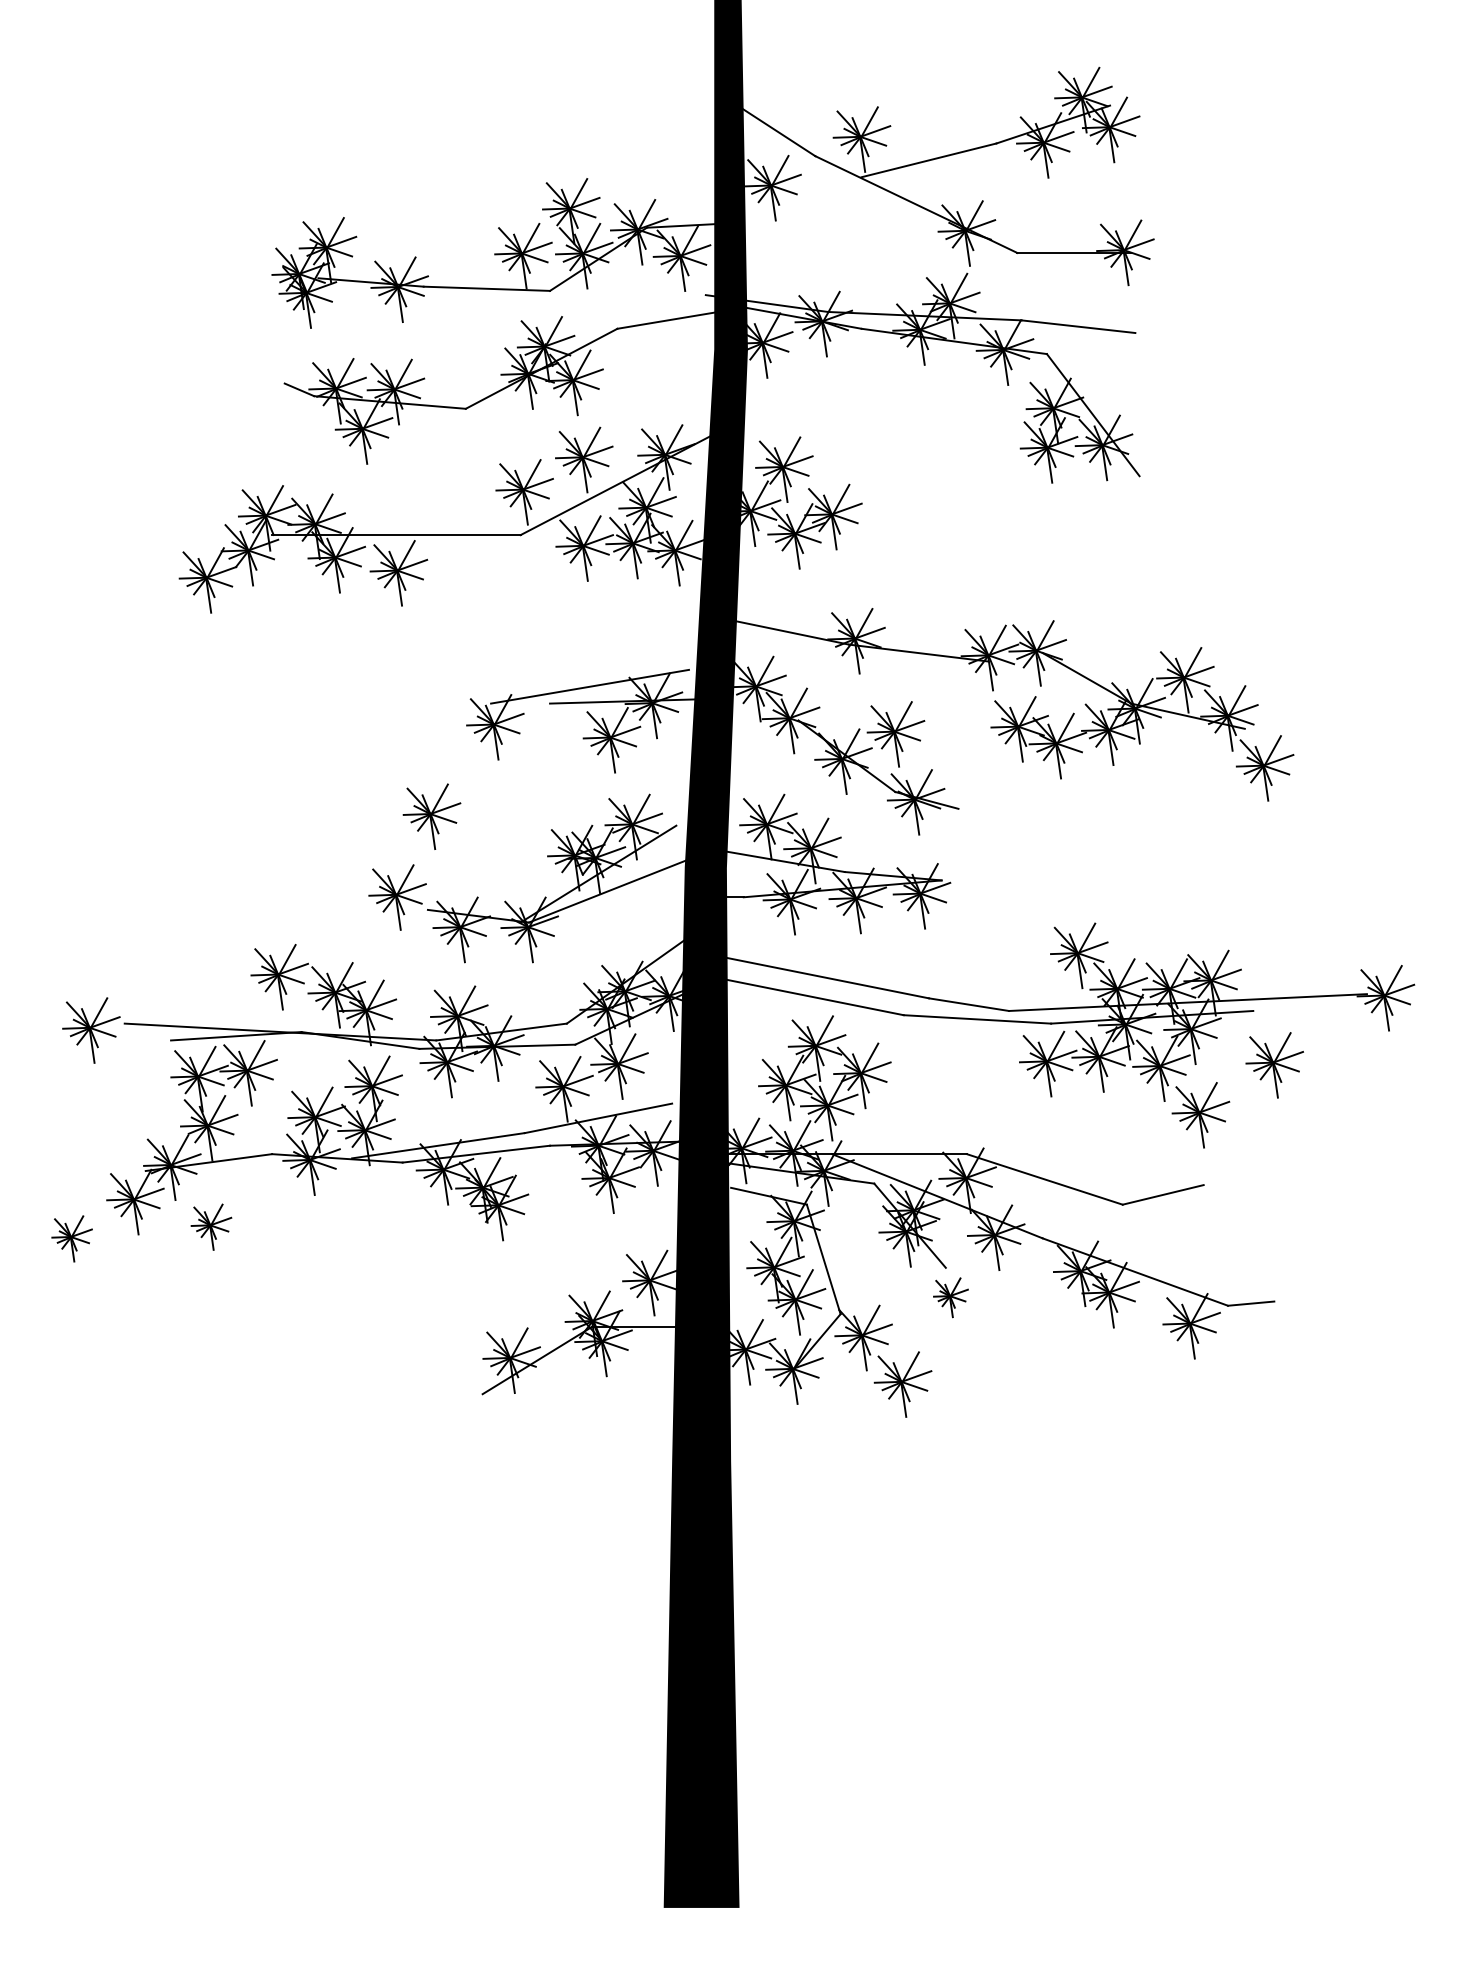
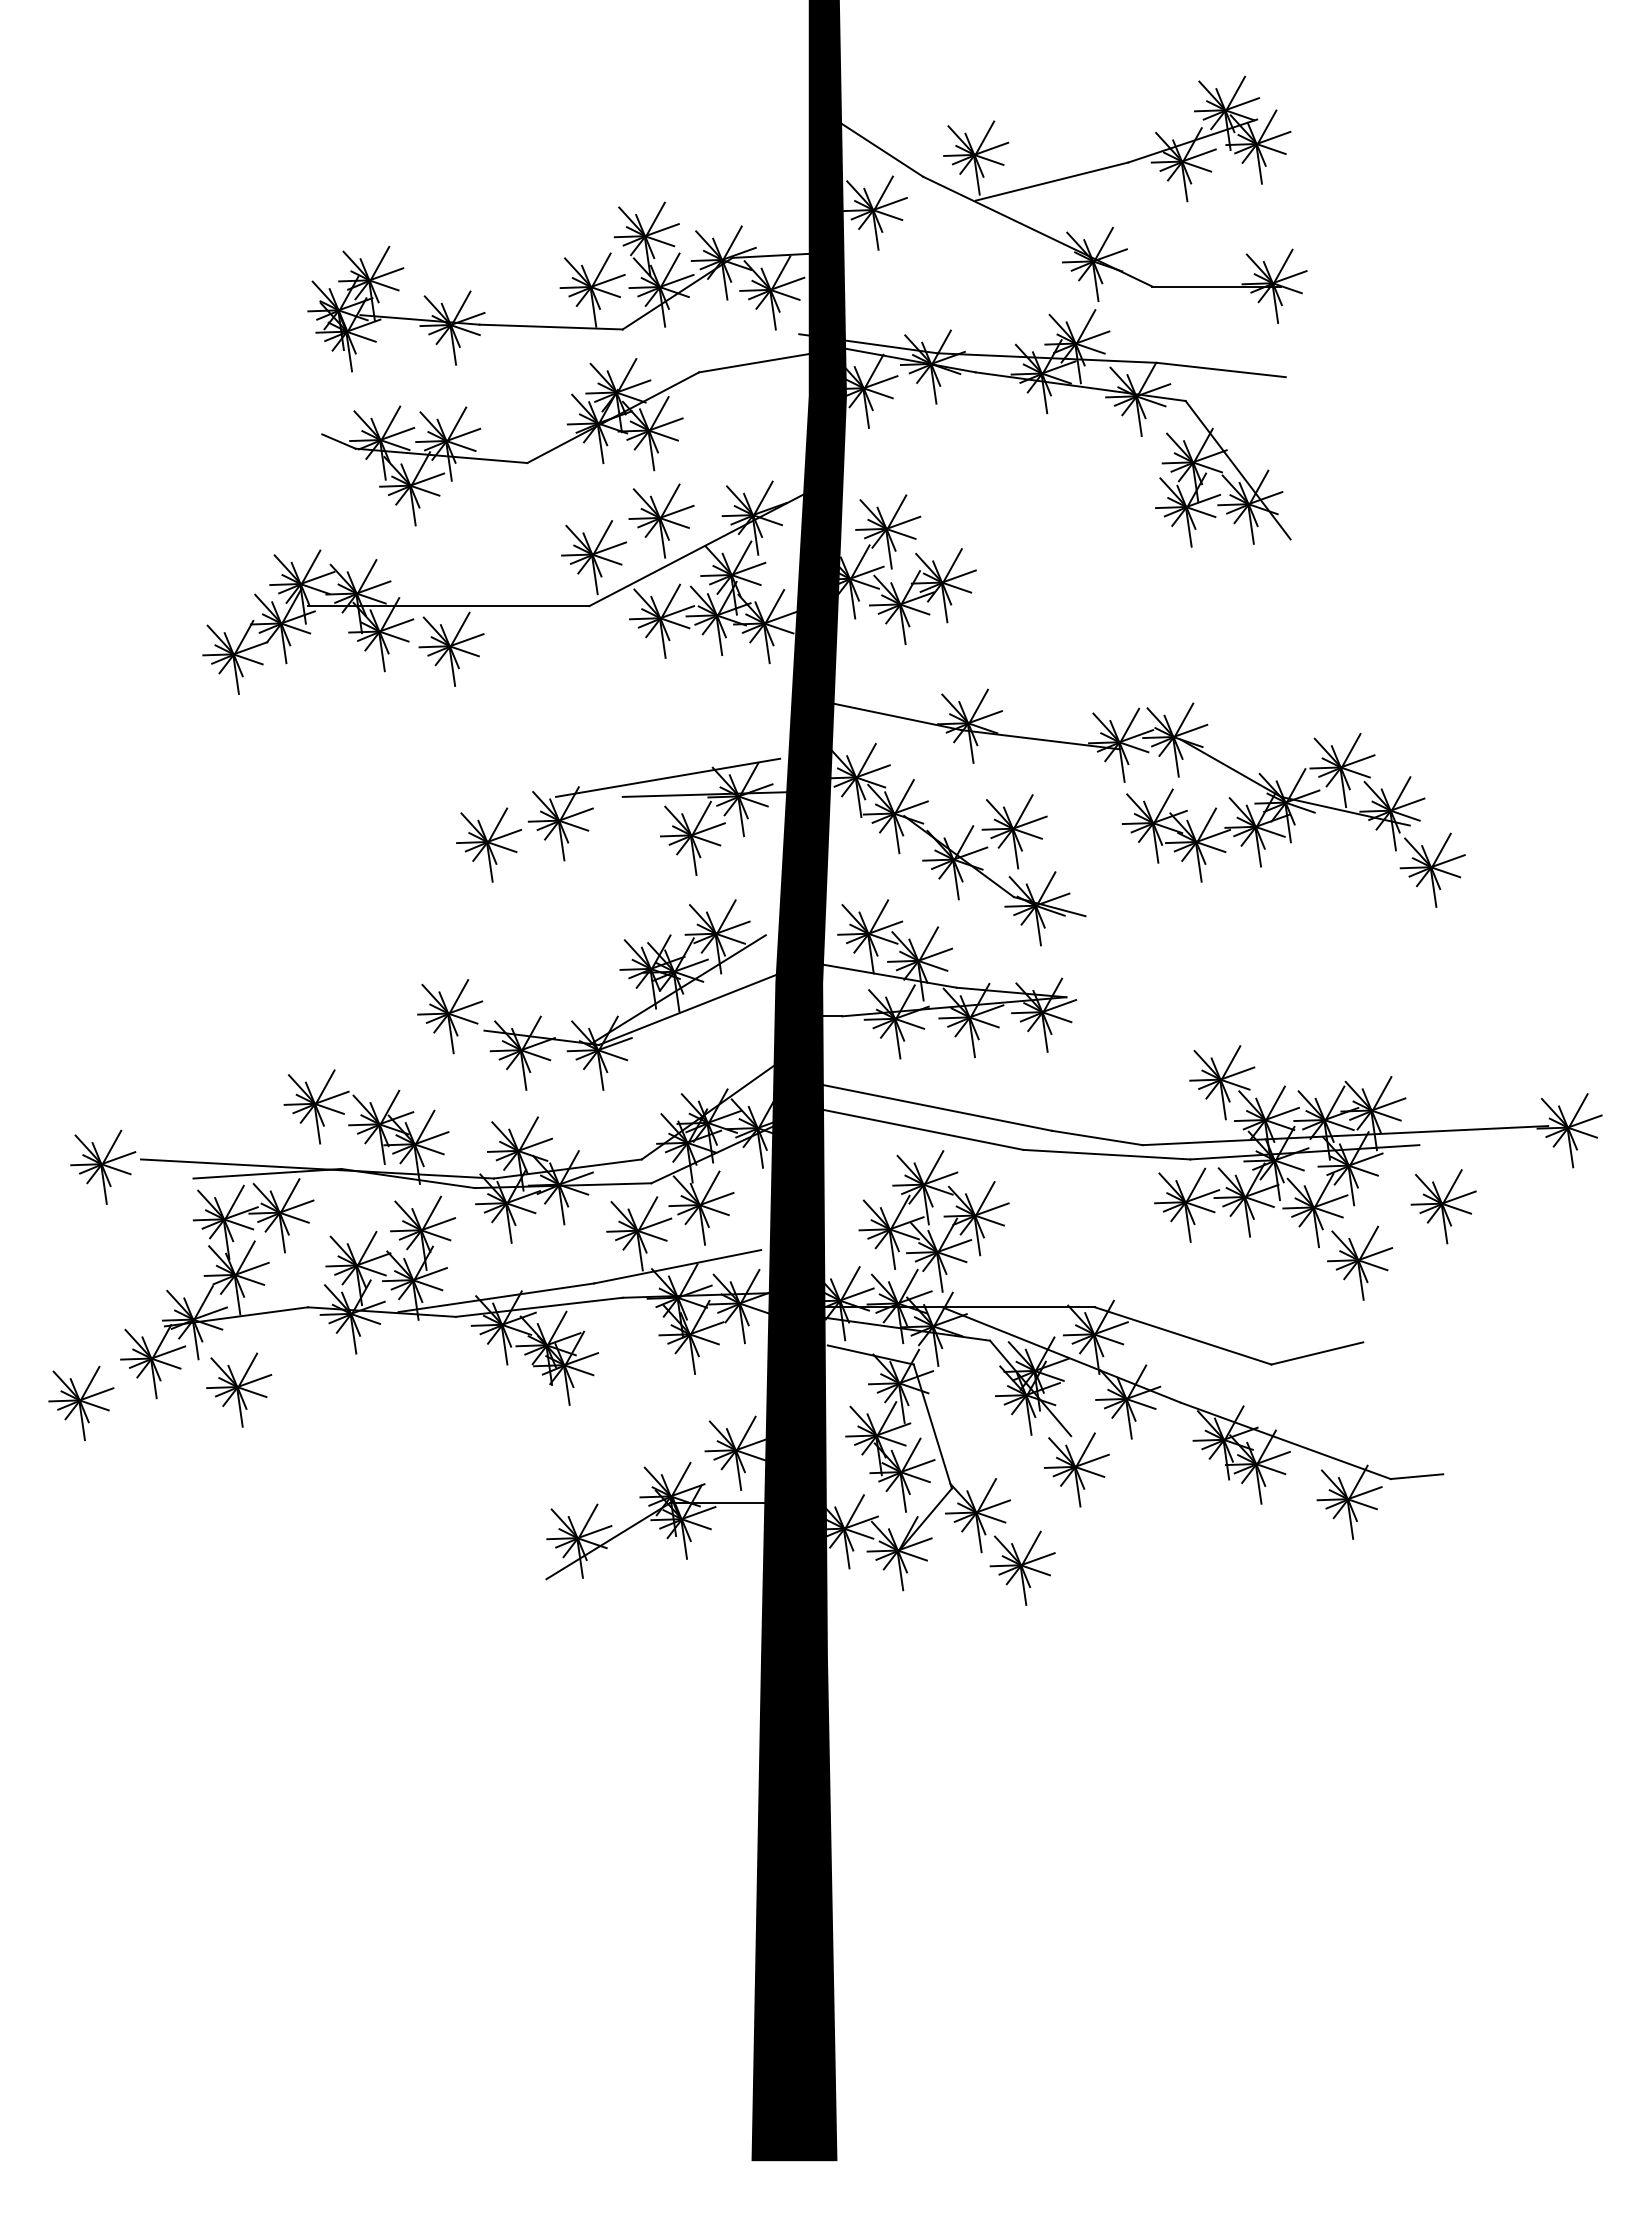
part: (432, 816) -> (489, 844), moved
part: (211, 1226) -> (239, 1389), size x1.43
part: (72, 1238) -> (81, 1402), size x1.43
part: (950, 1297) -> (1076, 1469), size x1.67

